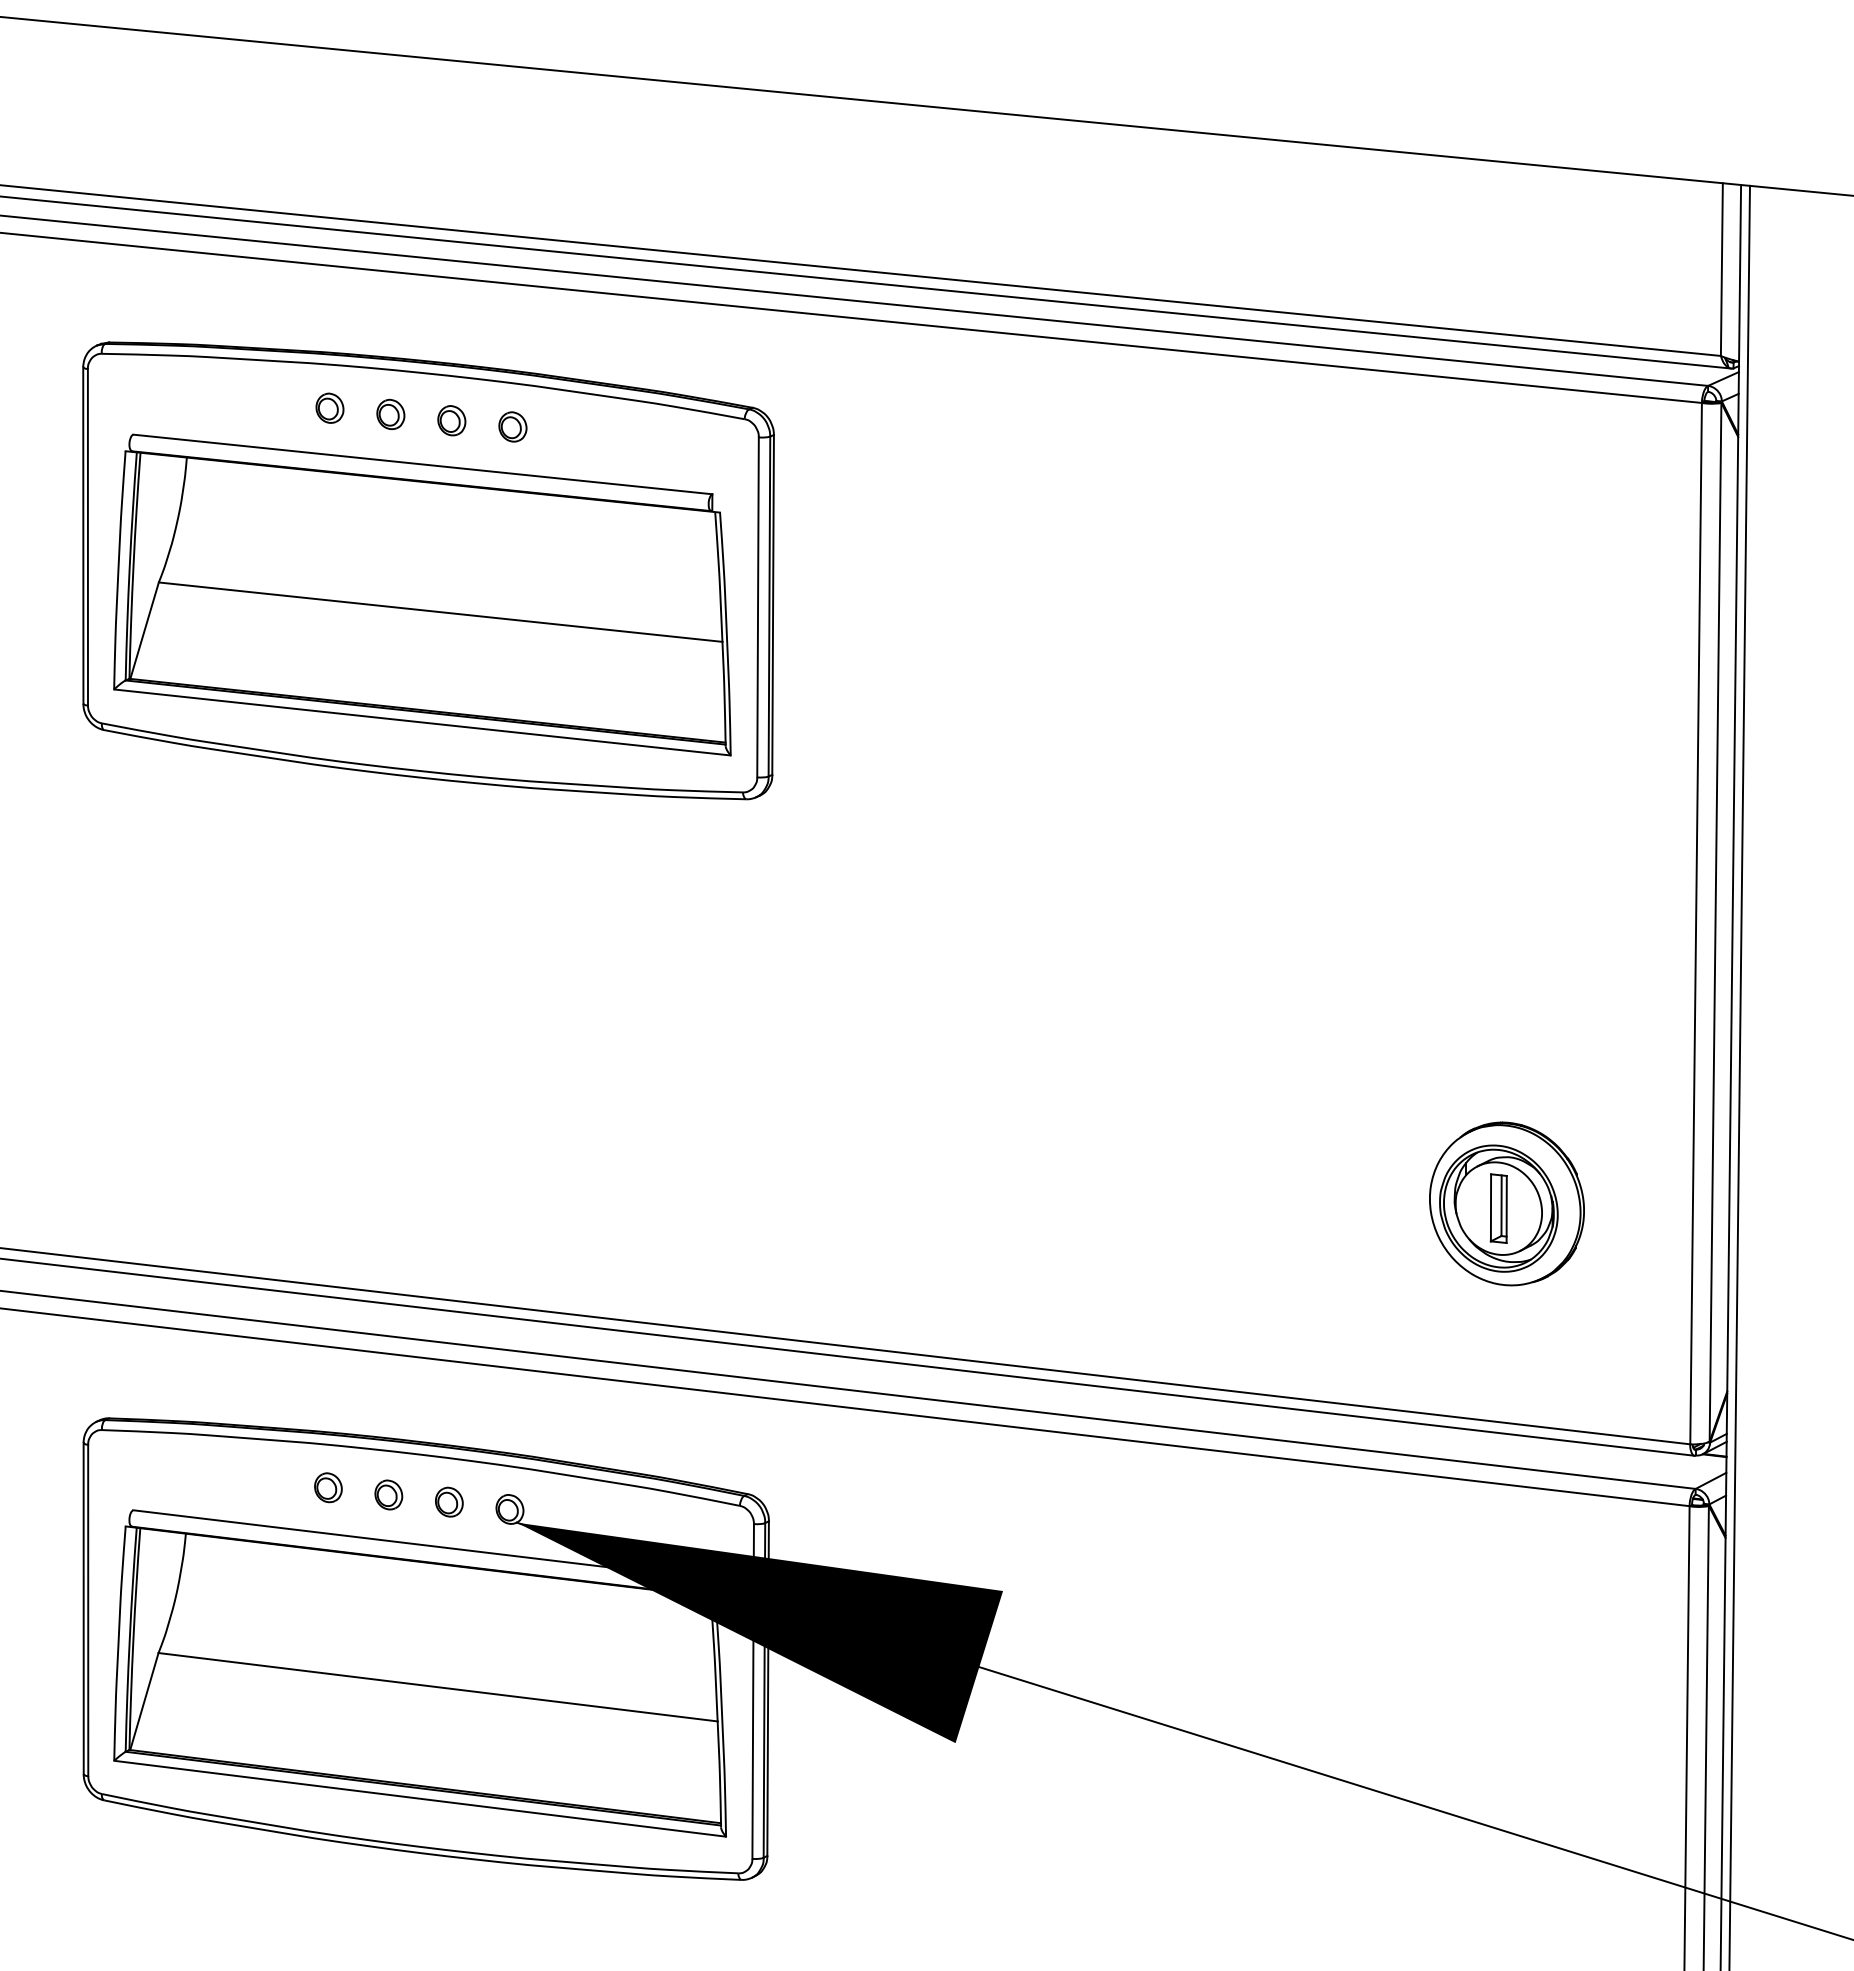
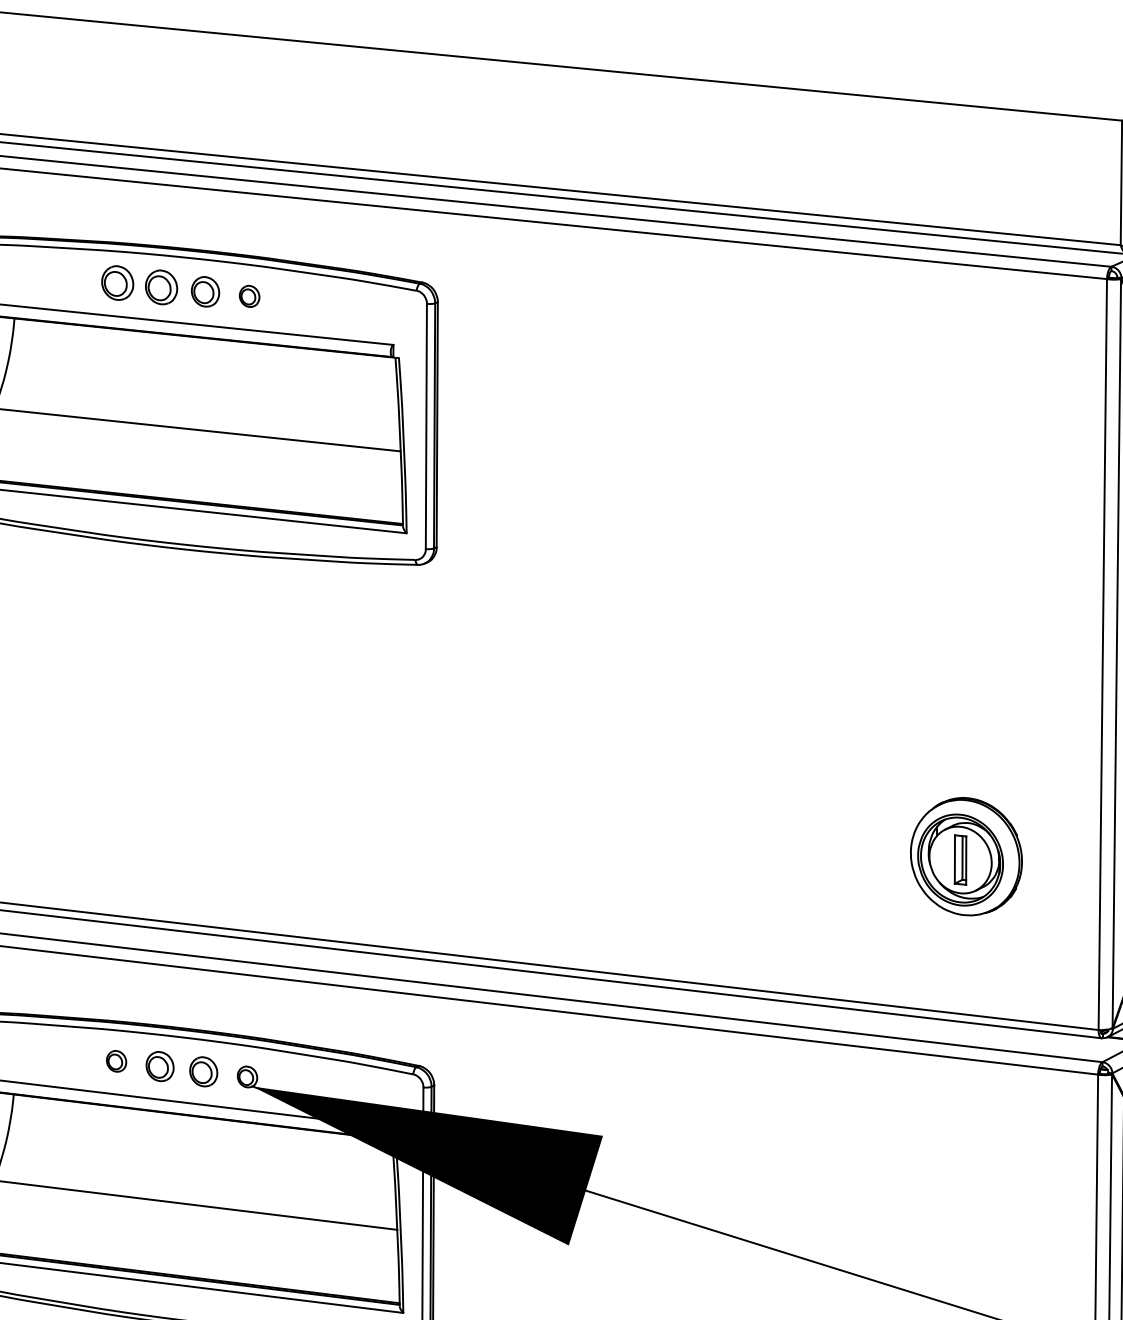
part: (329, 407) -> (117, 282), size x1.6
part: (390, 414) -> (161, 287), size x1.6
part: (451, 420) -> (205, 291), size x1.4
part: (388, 1494) -> (159, 1066), size x1.4
part: (449, 1501) -> (203, 1071), size x1.4

